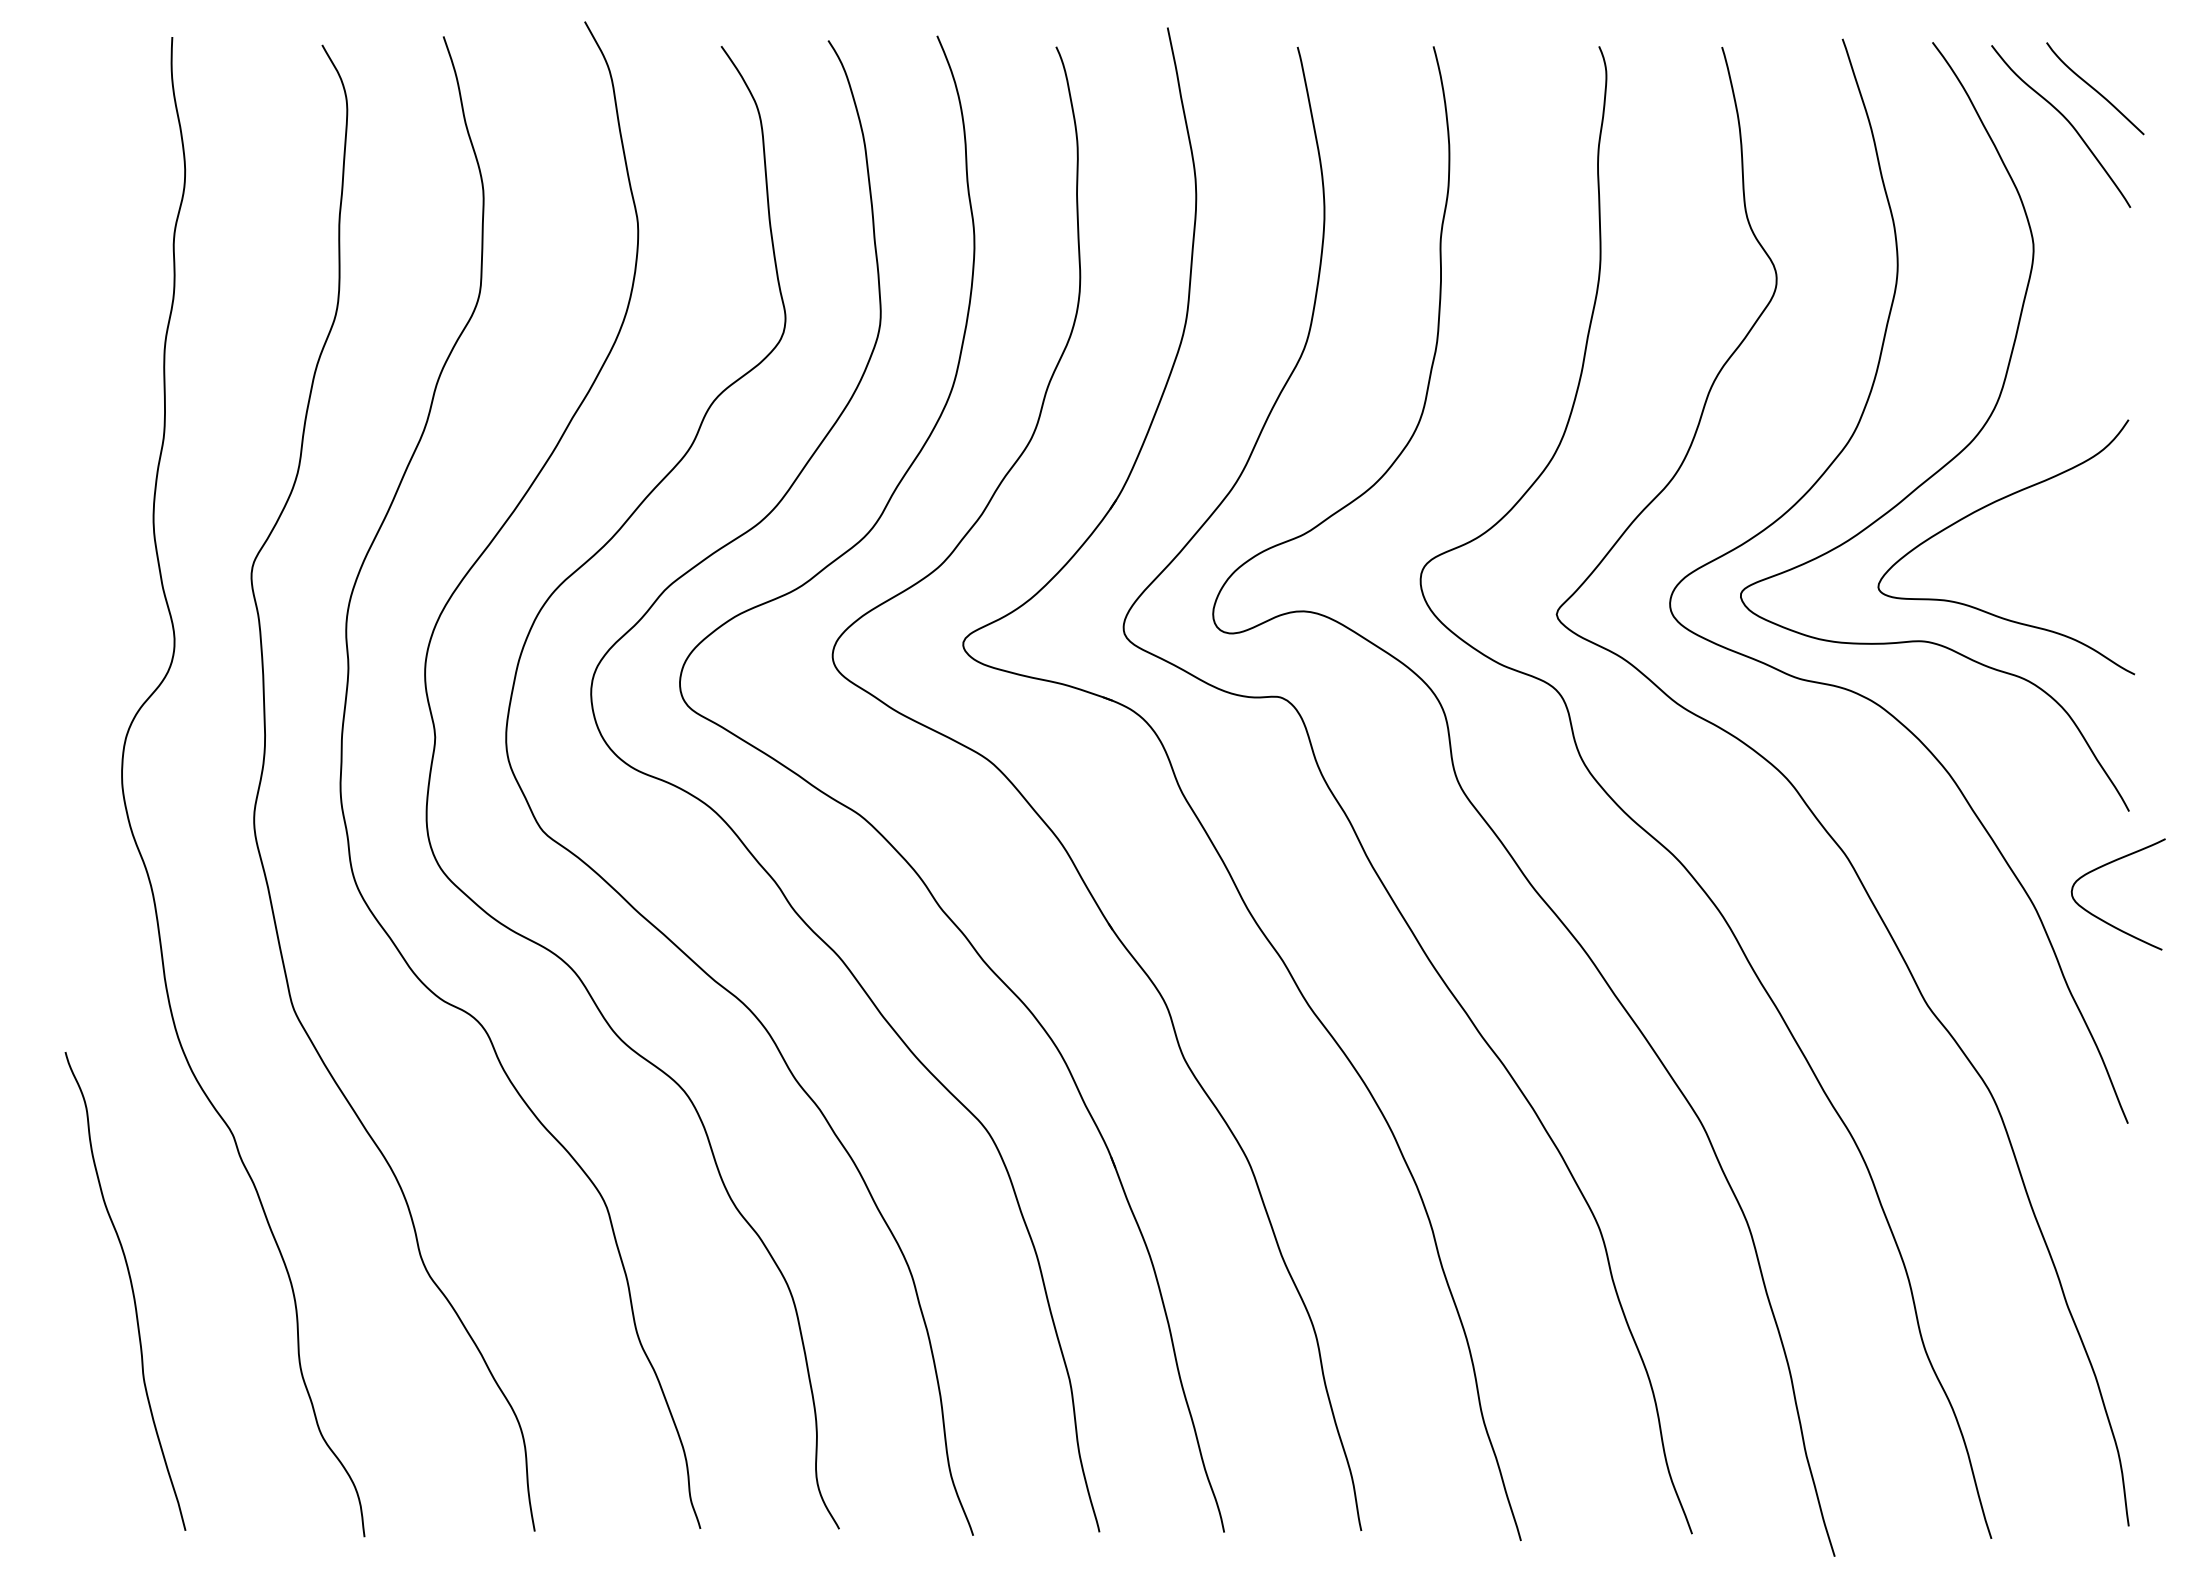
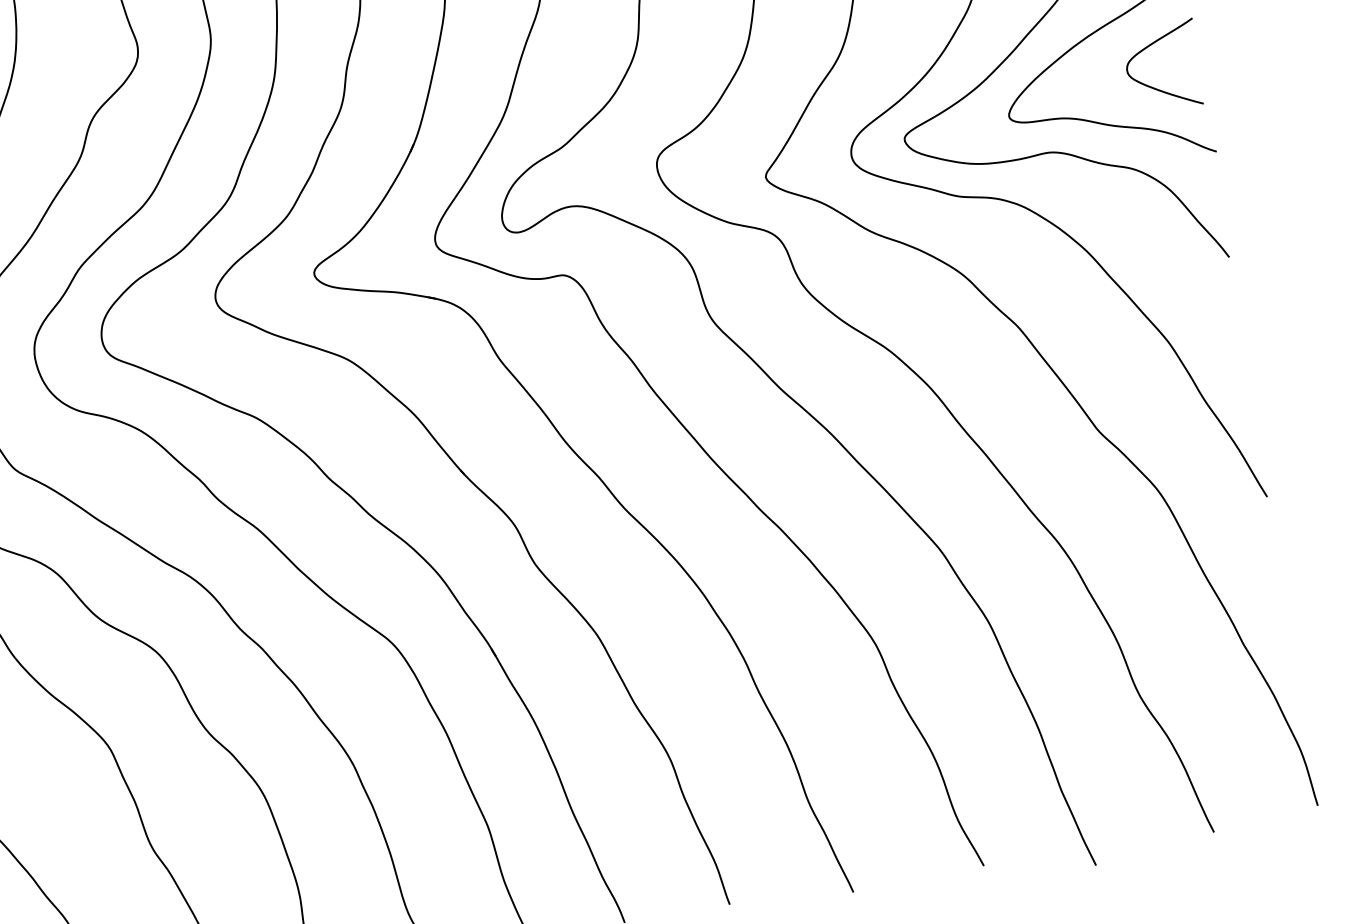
curve: (2101, 918) -> (1153, 87), moved

